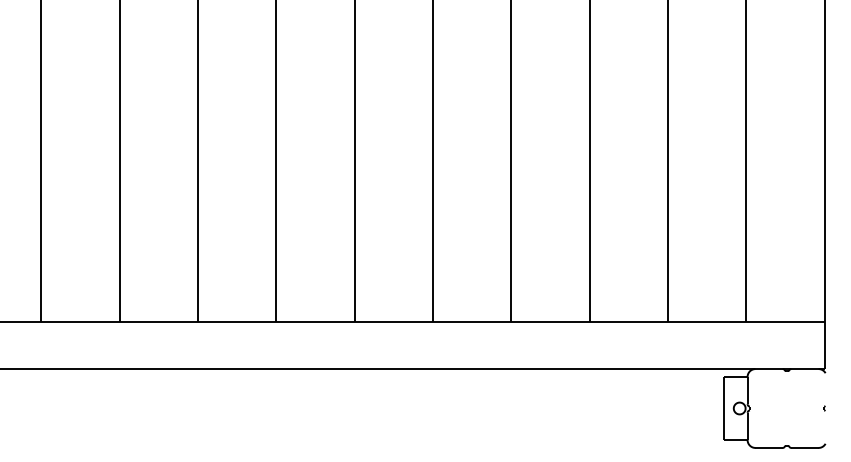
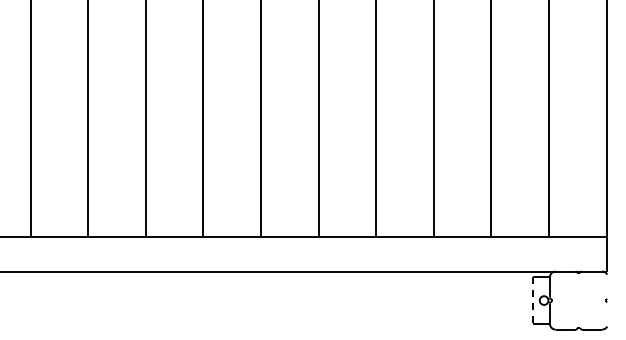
line: (723, 409) -> (532, 301), solid -> dashed

